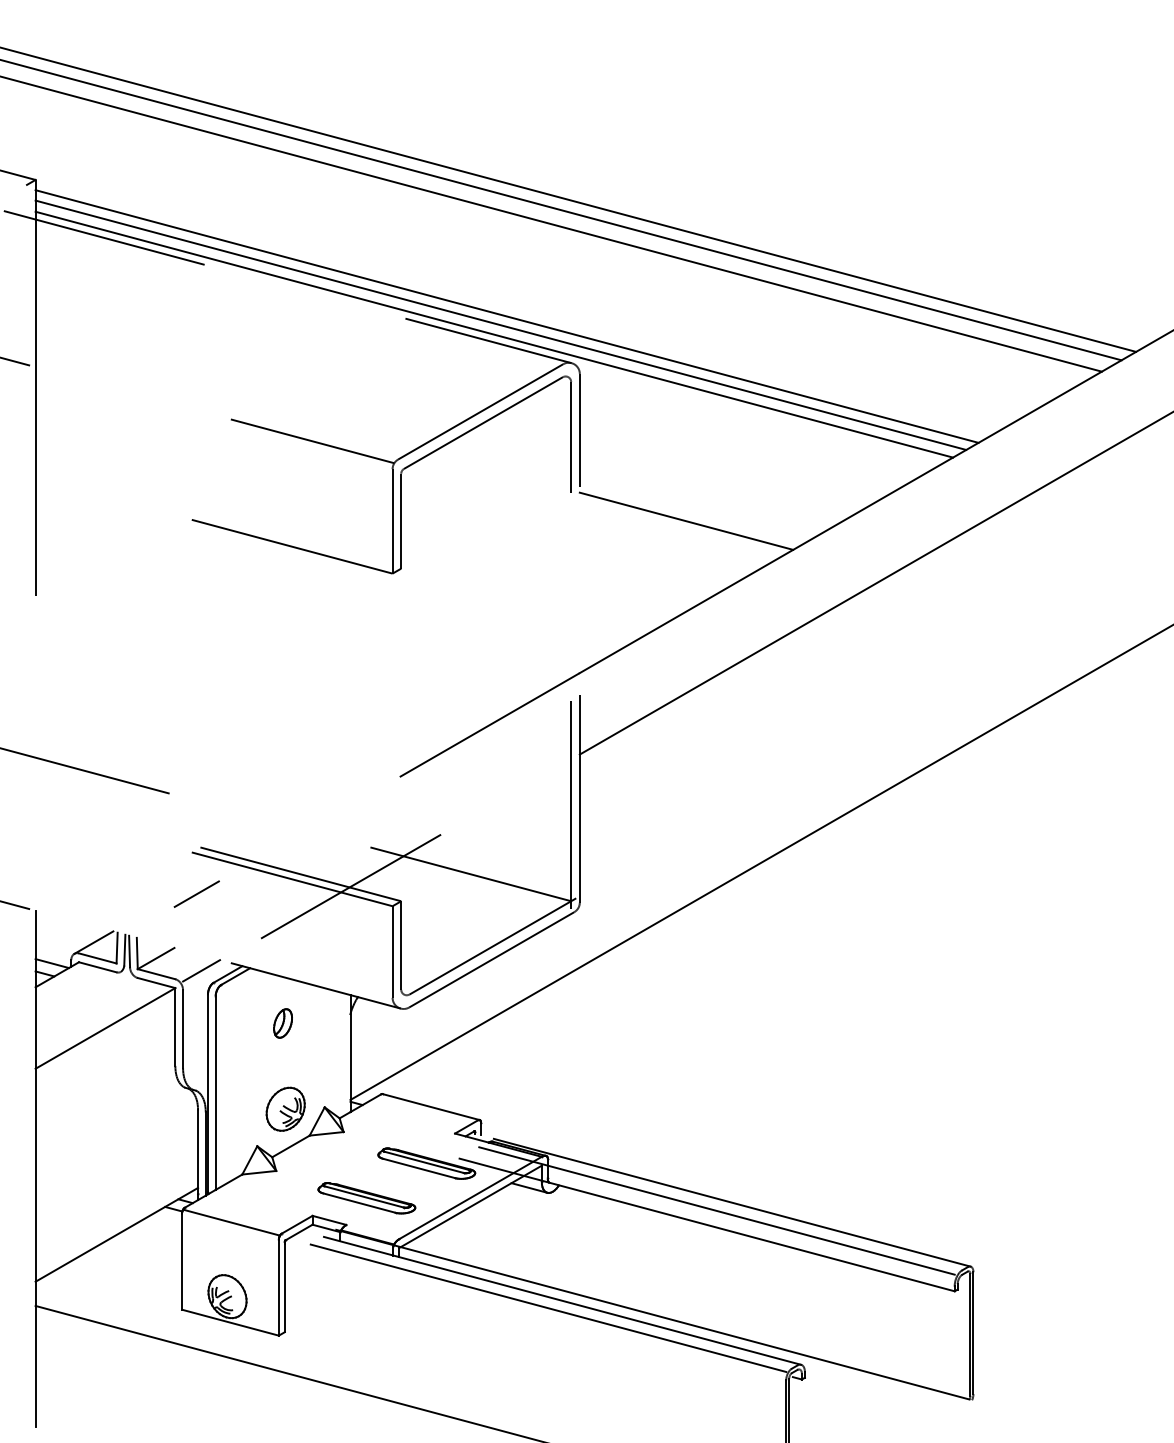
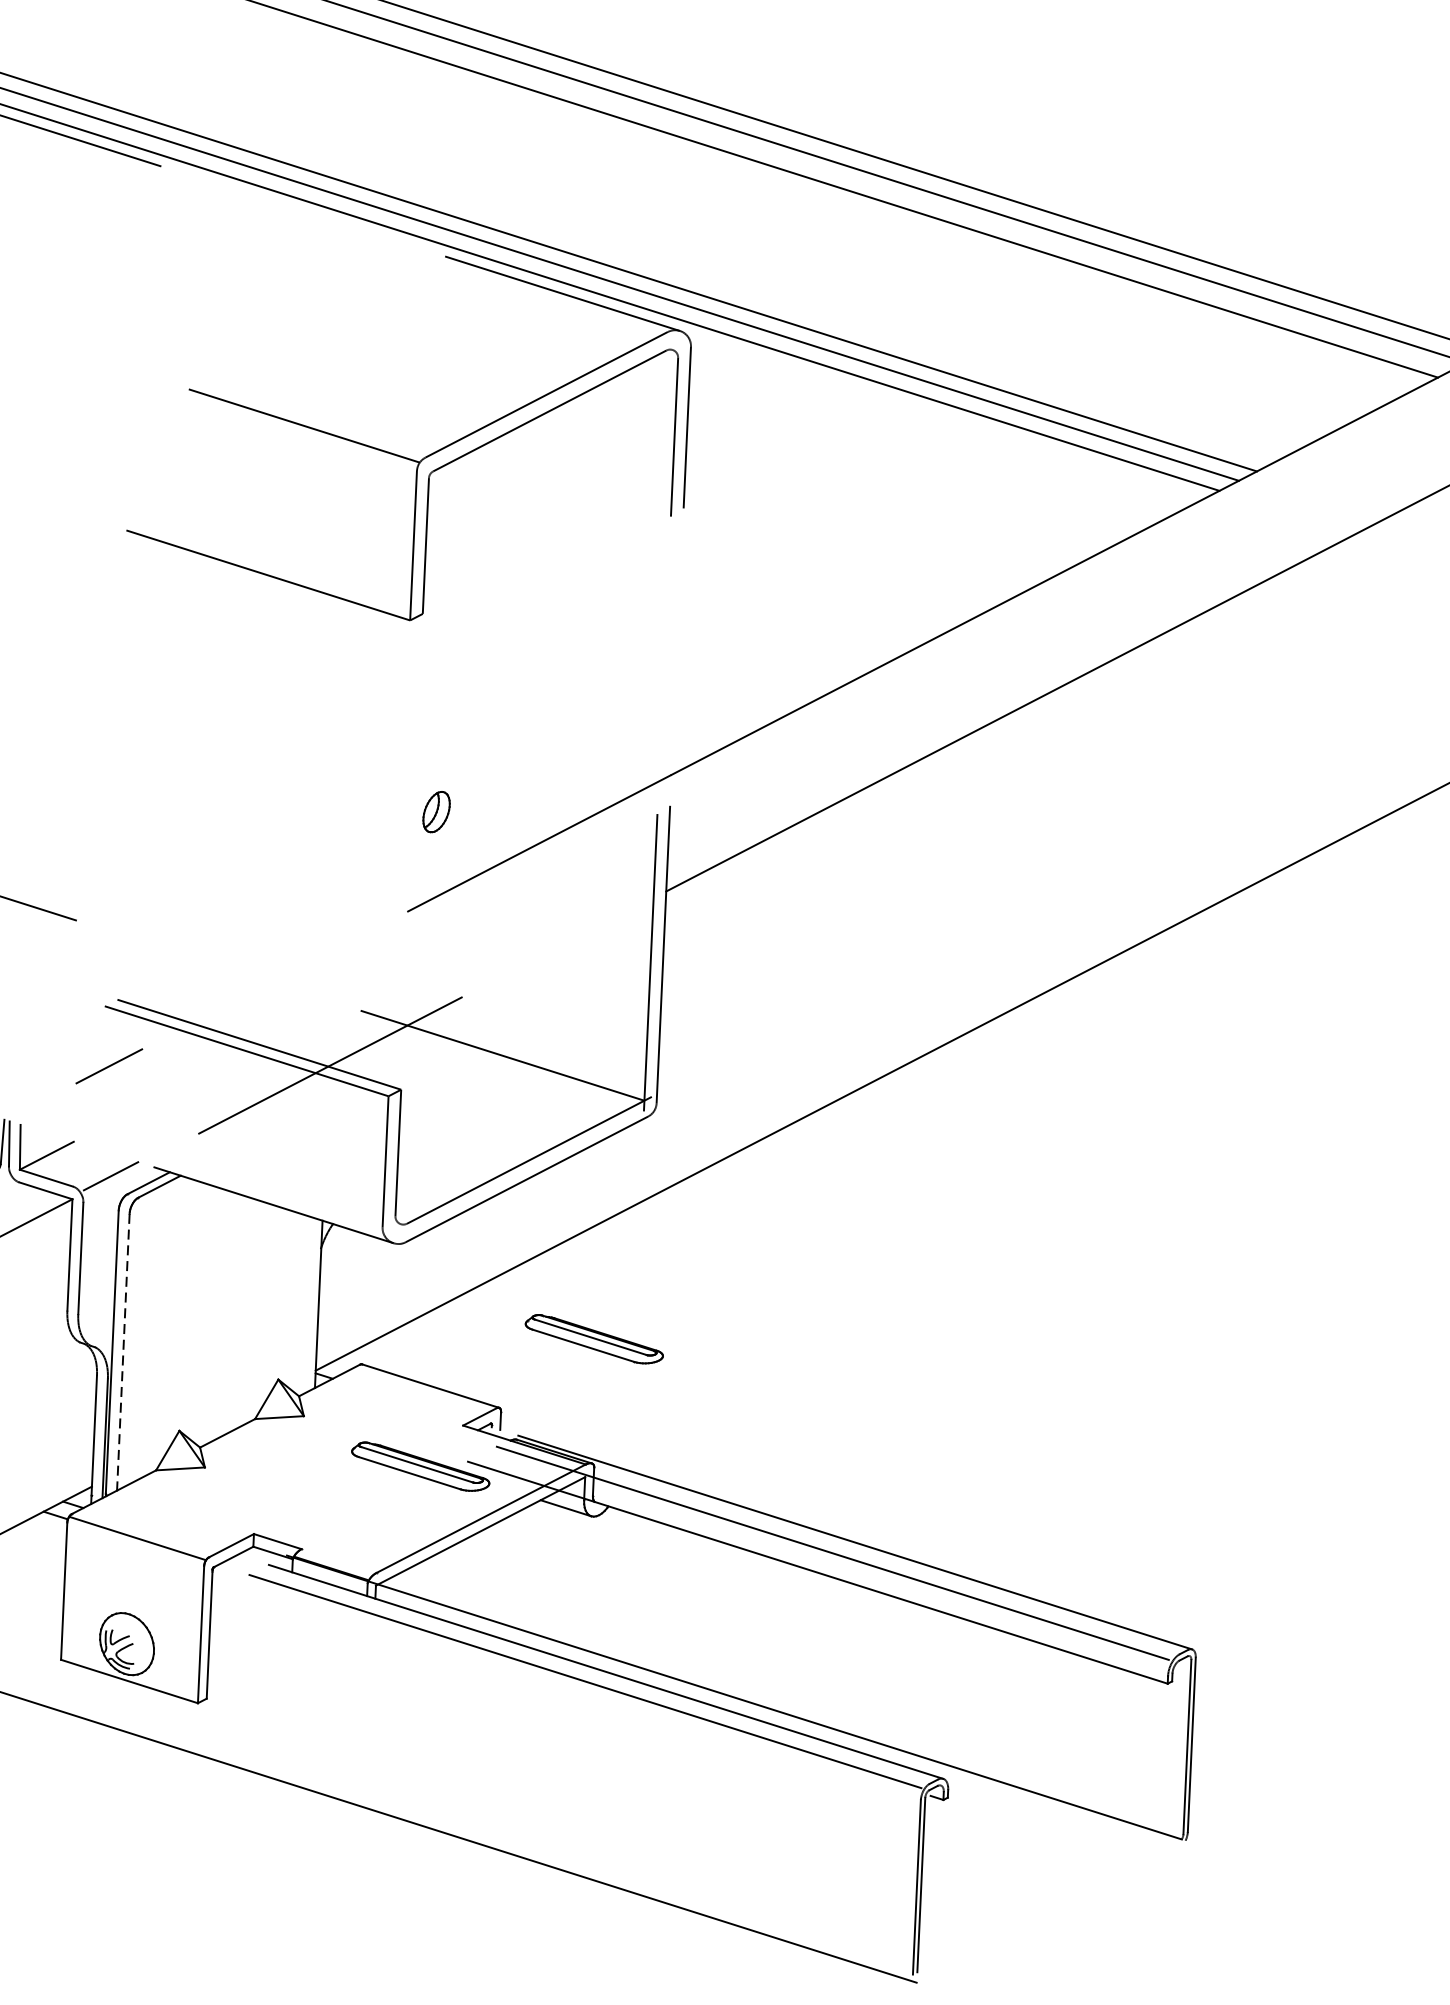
line: (686, 520) -> (834, 563), removed
part: (282, 1023) -> (435, 812), moved
line: (215, 1093) -> (123, 1352), solid -> dashed
part: (285, 1108) -> (222, 1378), removed
part: (366, 1198) -> (593, 1339), moved

